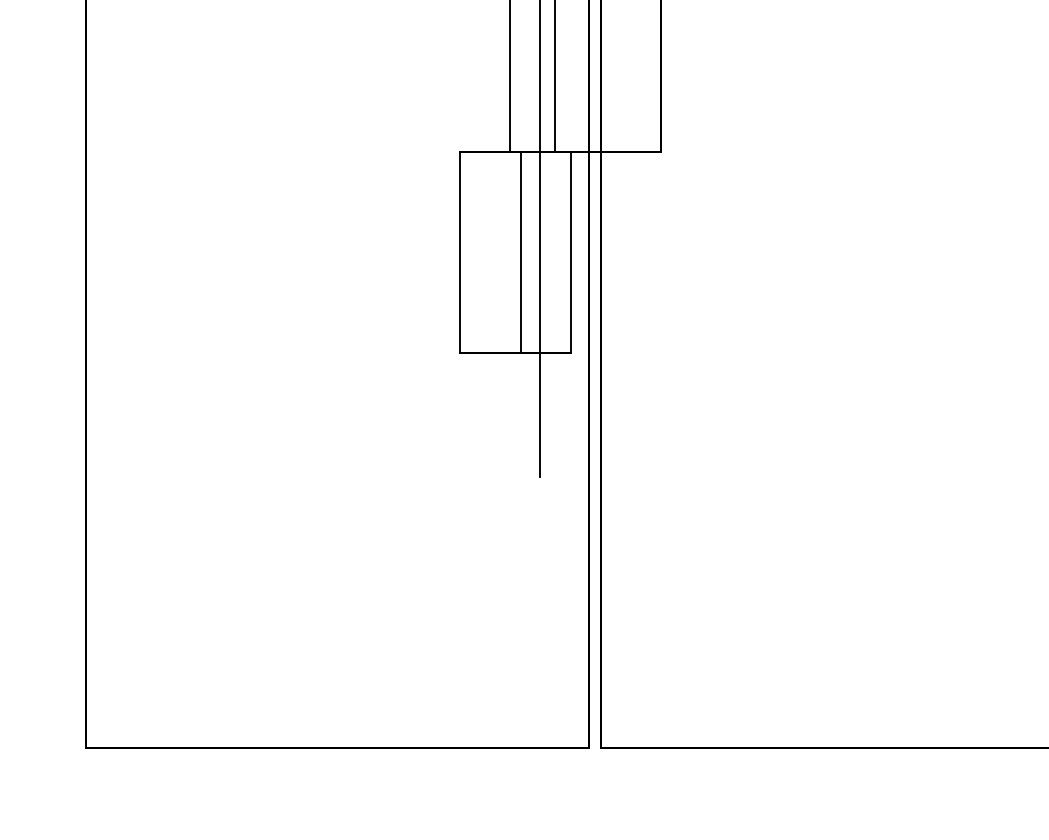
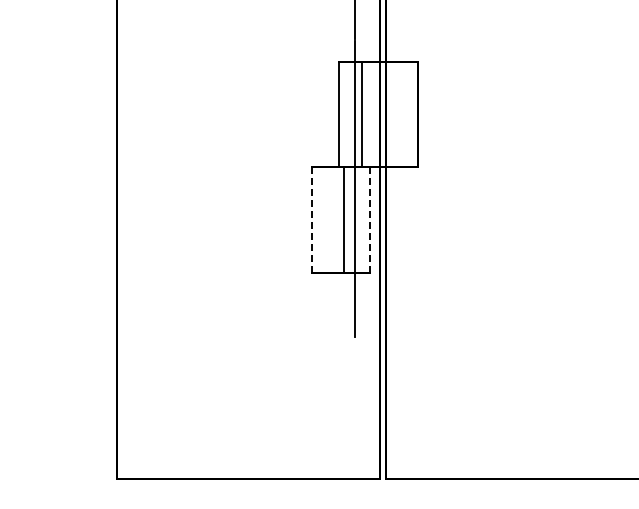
line: (460, 253) -> (312, 220), solid -> dashed
line: (570, 253) -> (370, 220), solid -> dashed

